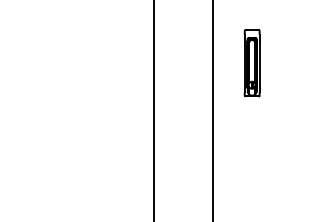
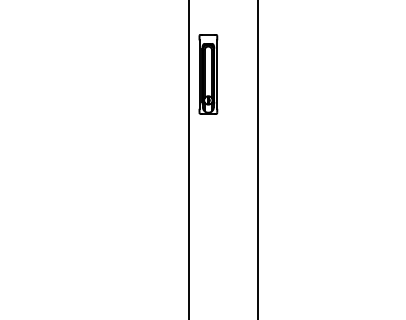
part: (252, 63) -> (208, 74), moved

